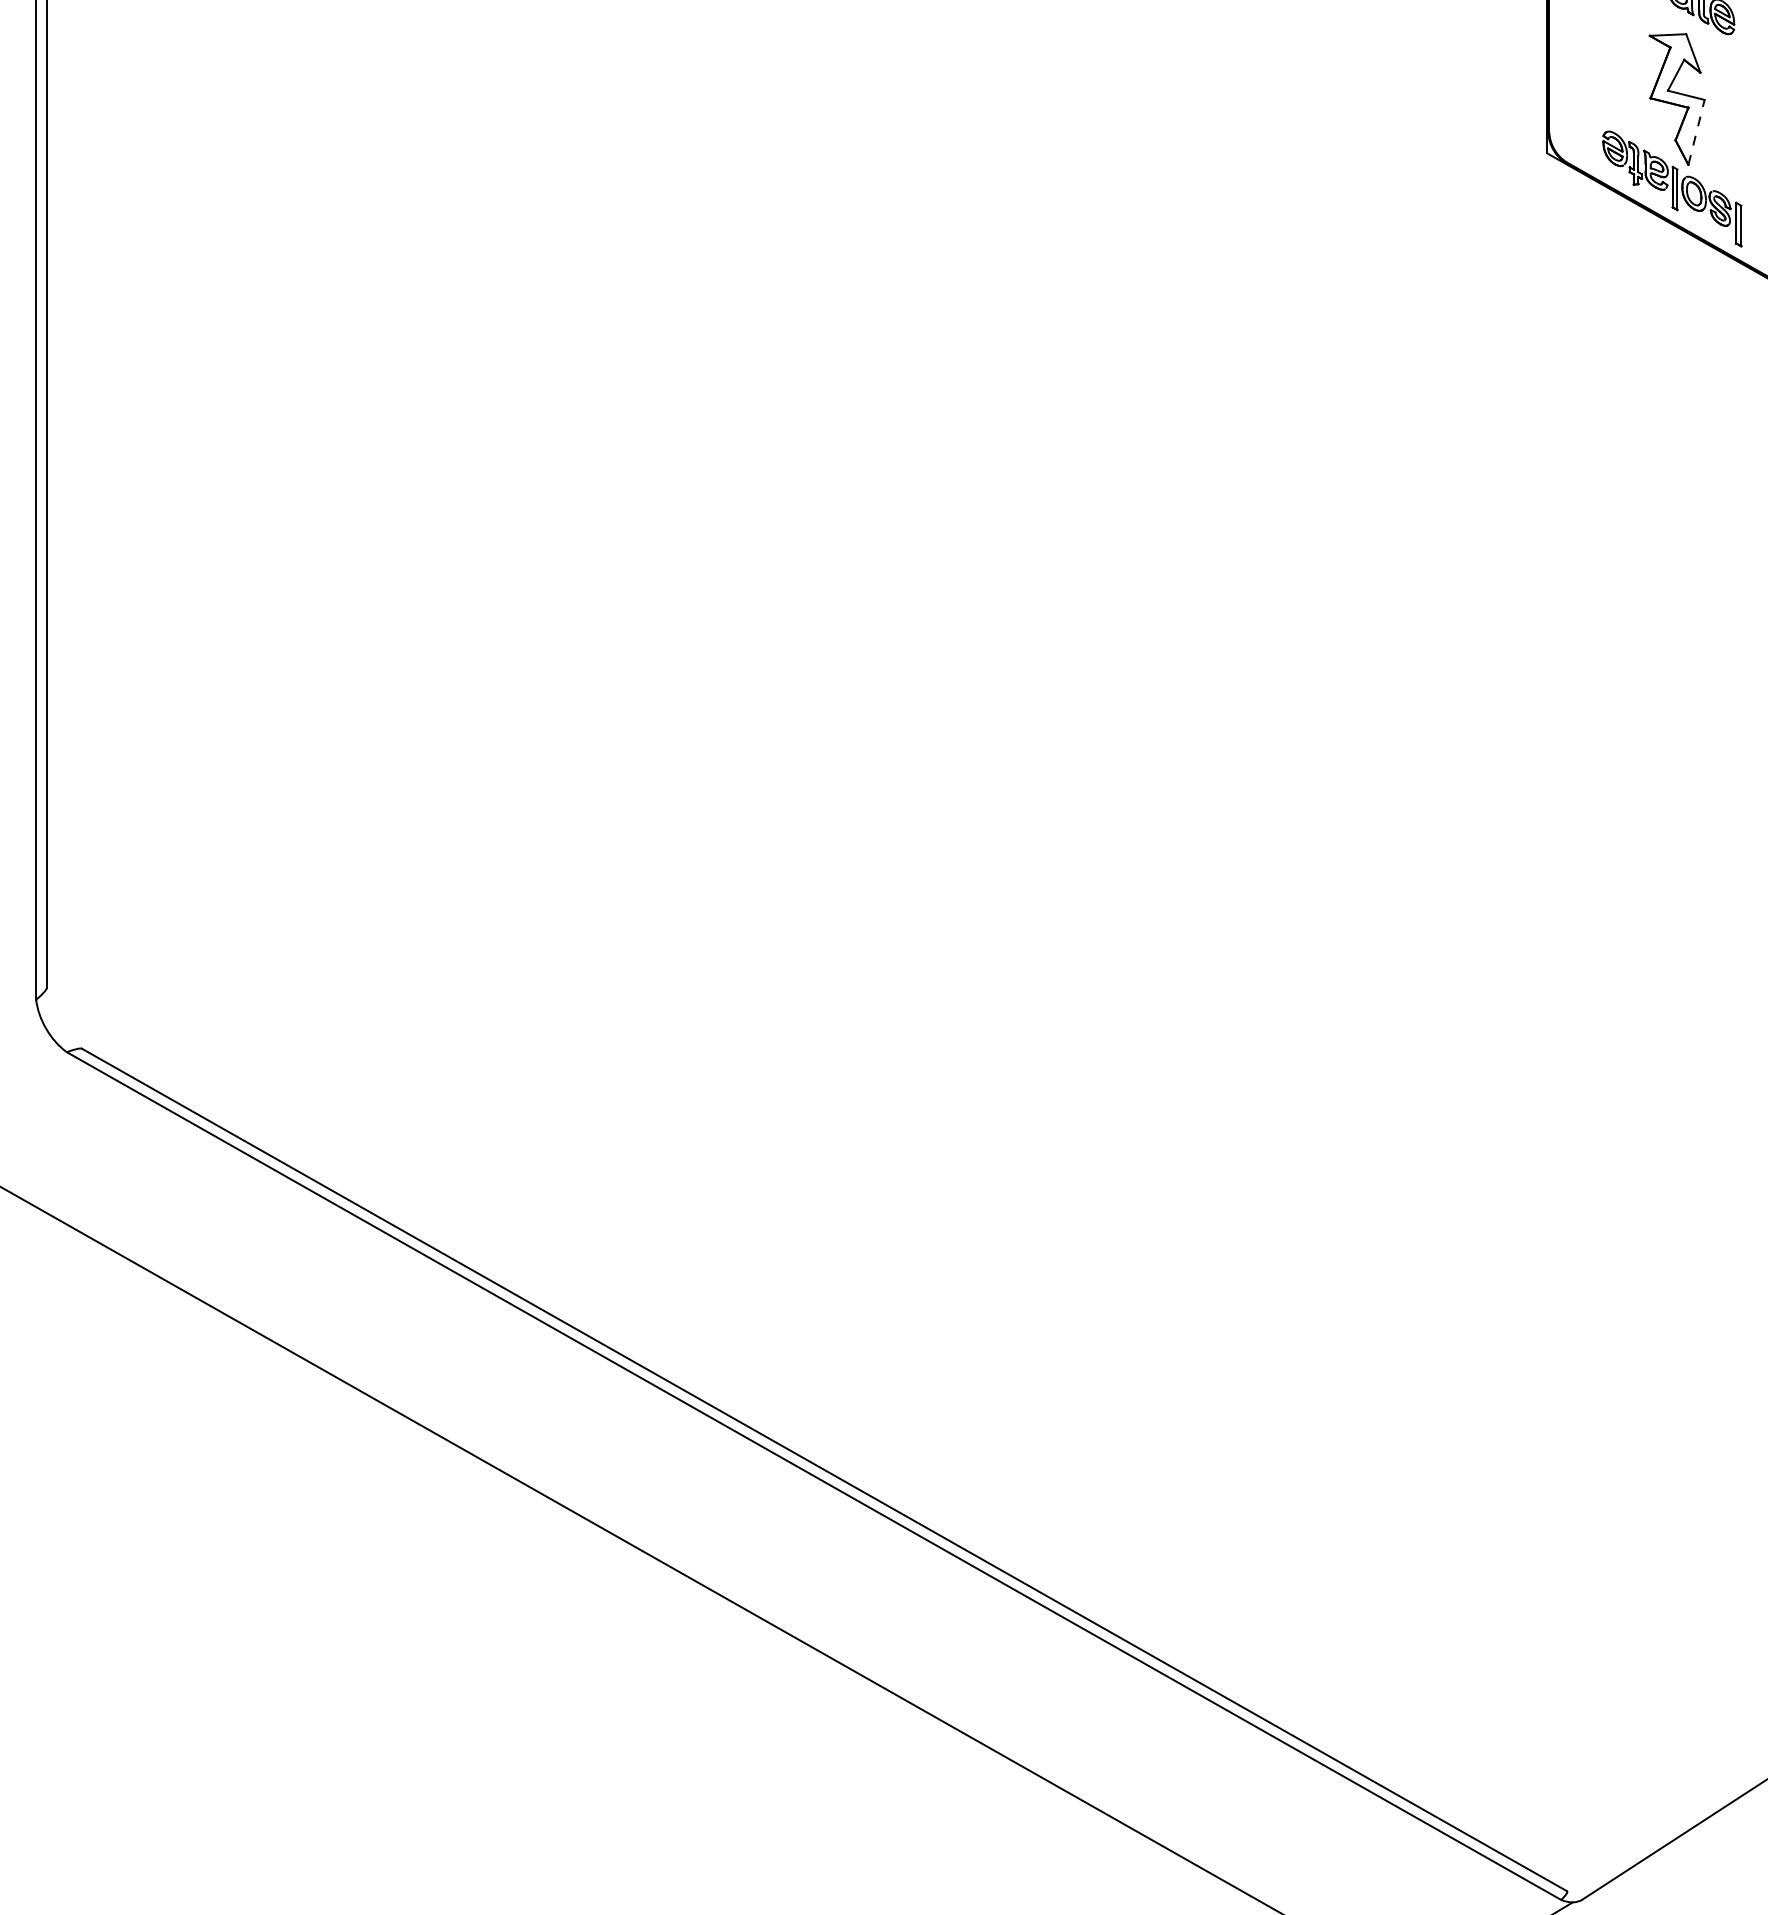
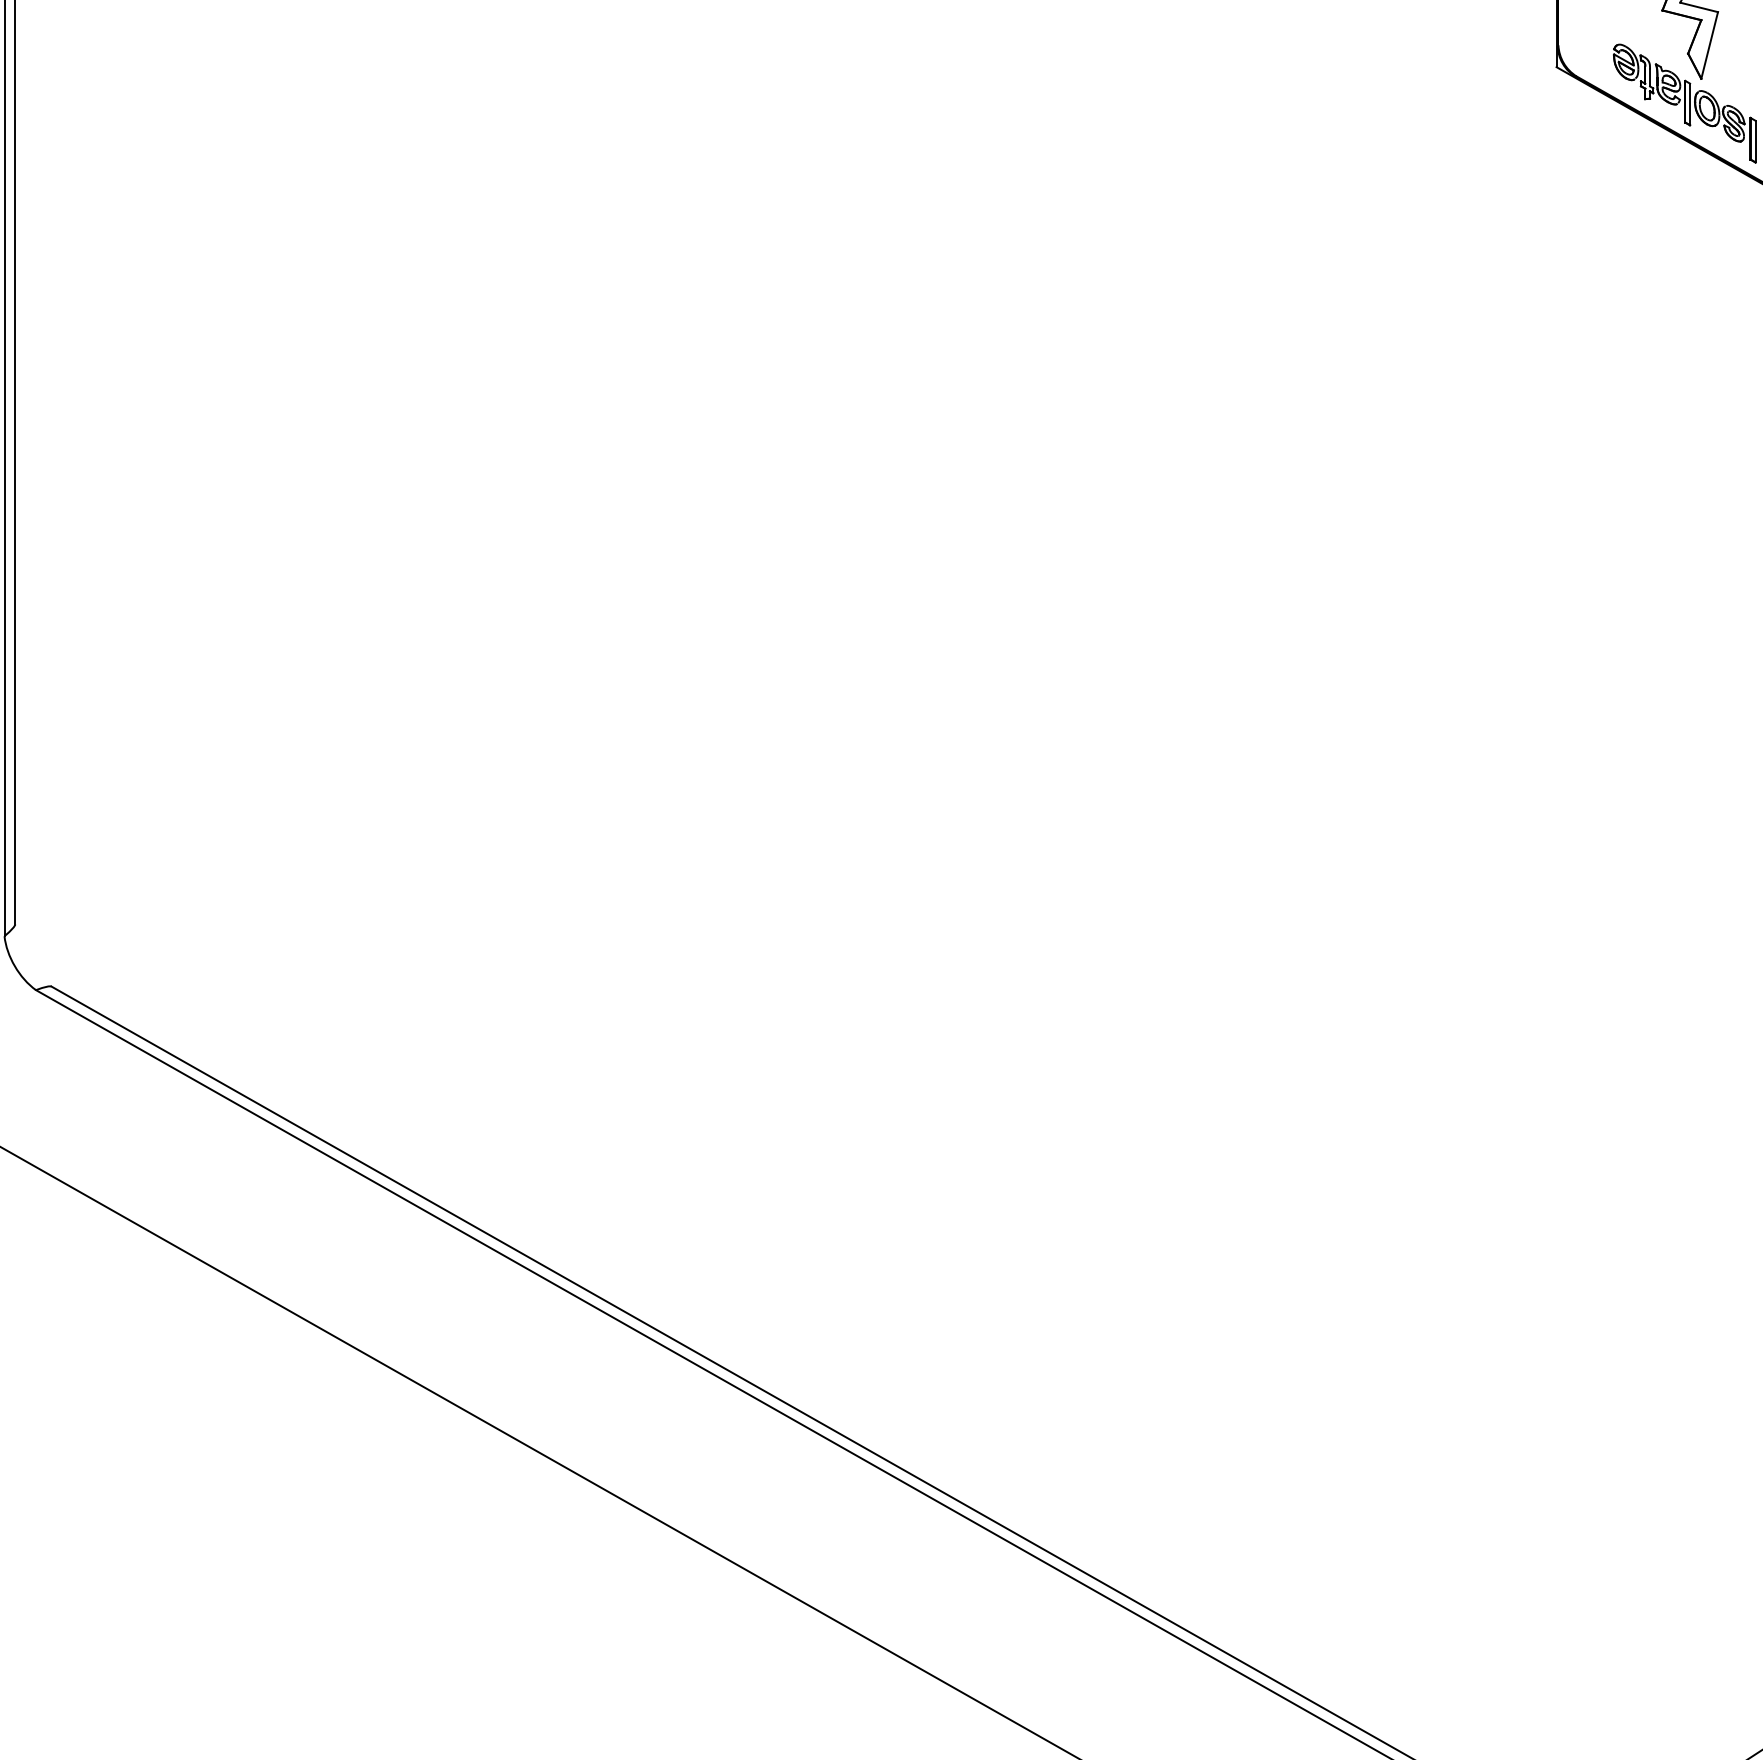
line: (1696, 131) -> (1709, 44), dashed -> solid

